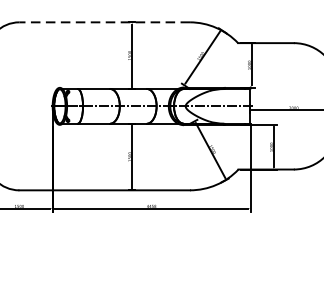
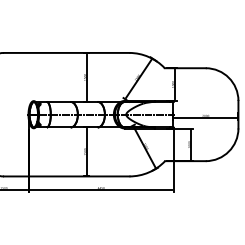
line: (104, 21) -> (66, 52), dashed -> solid

